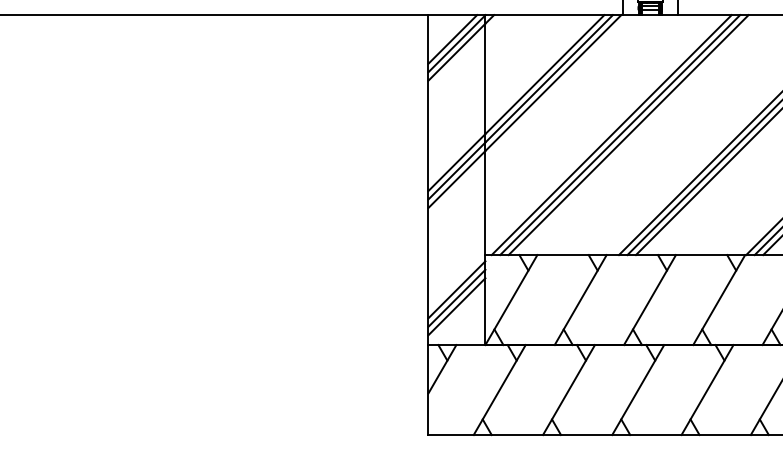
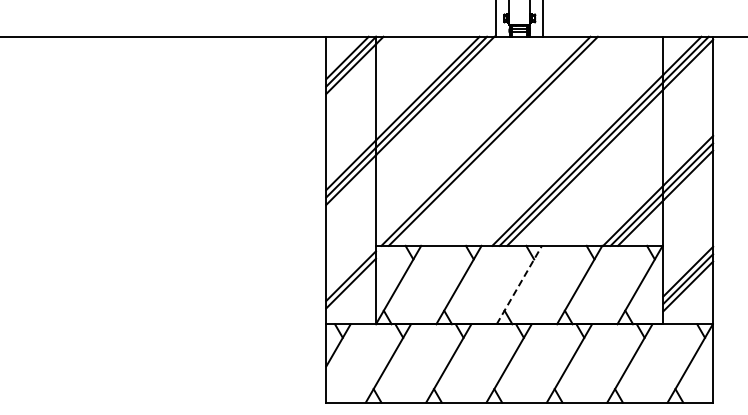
line: (628, 134) -> (500, 140), removed
line: (650, 299) -> (519, 284), solid -> dashed
line: (456, 306) -> (350, 290), removed

